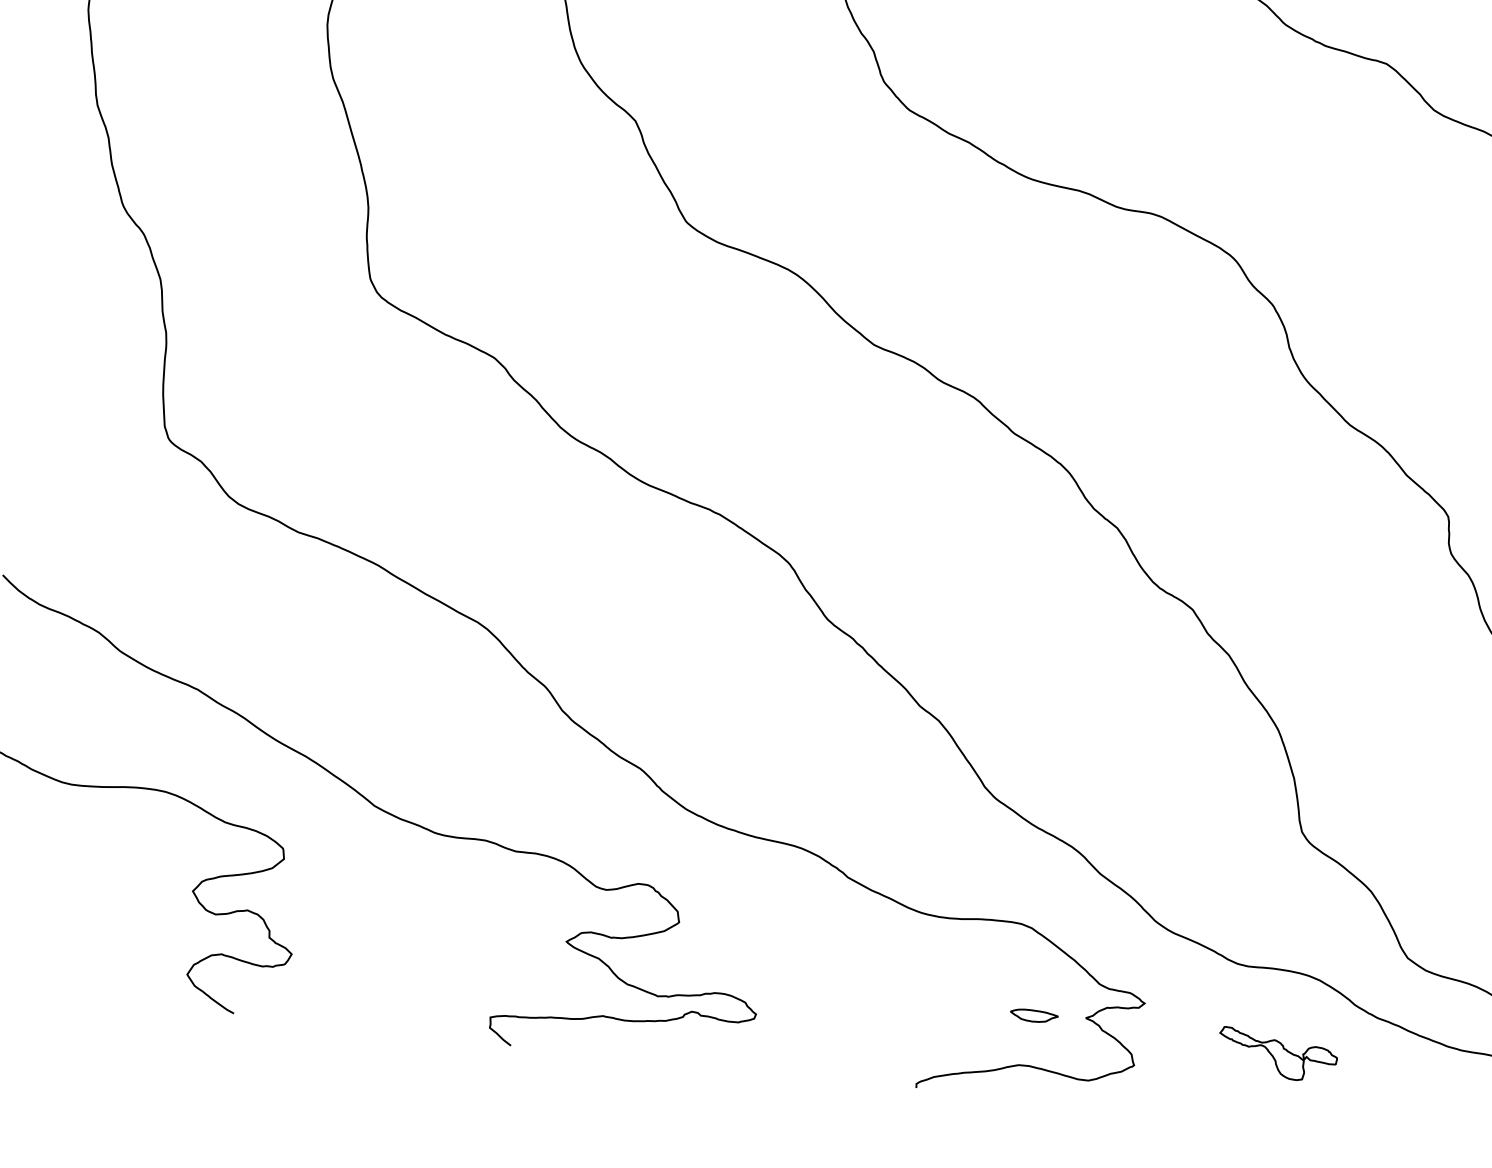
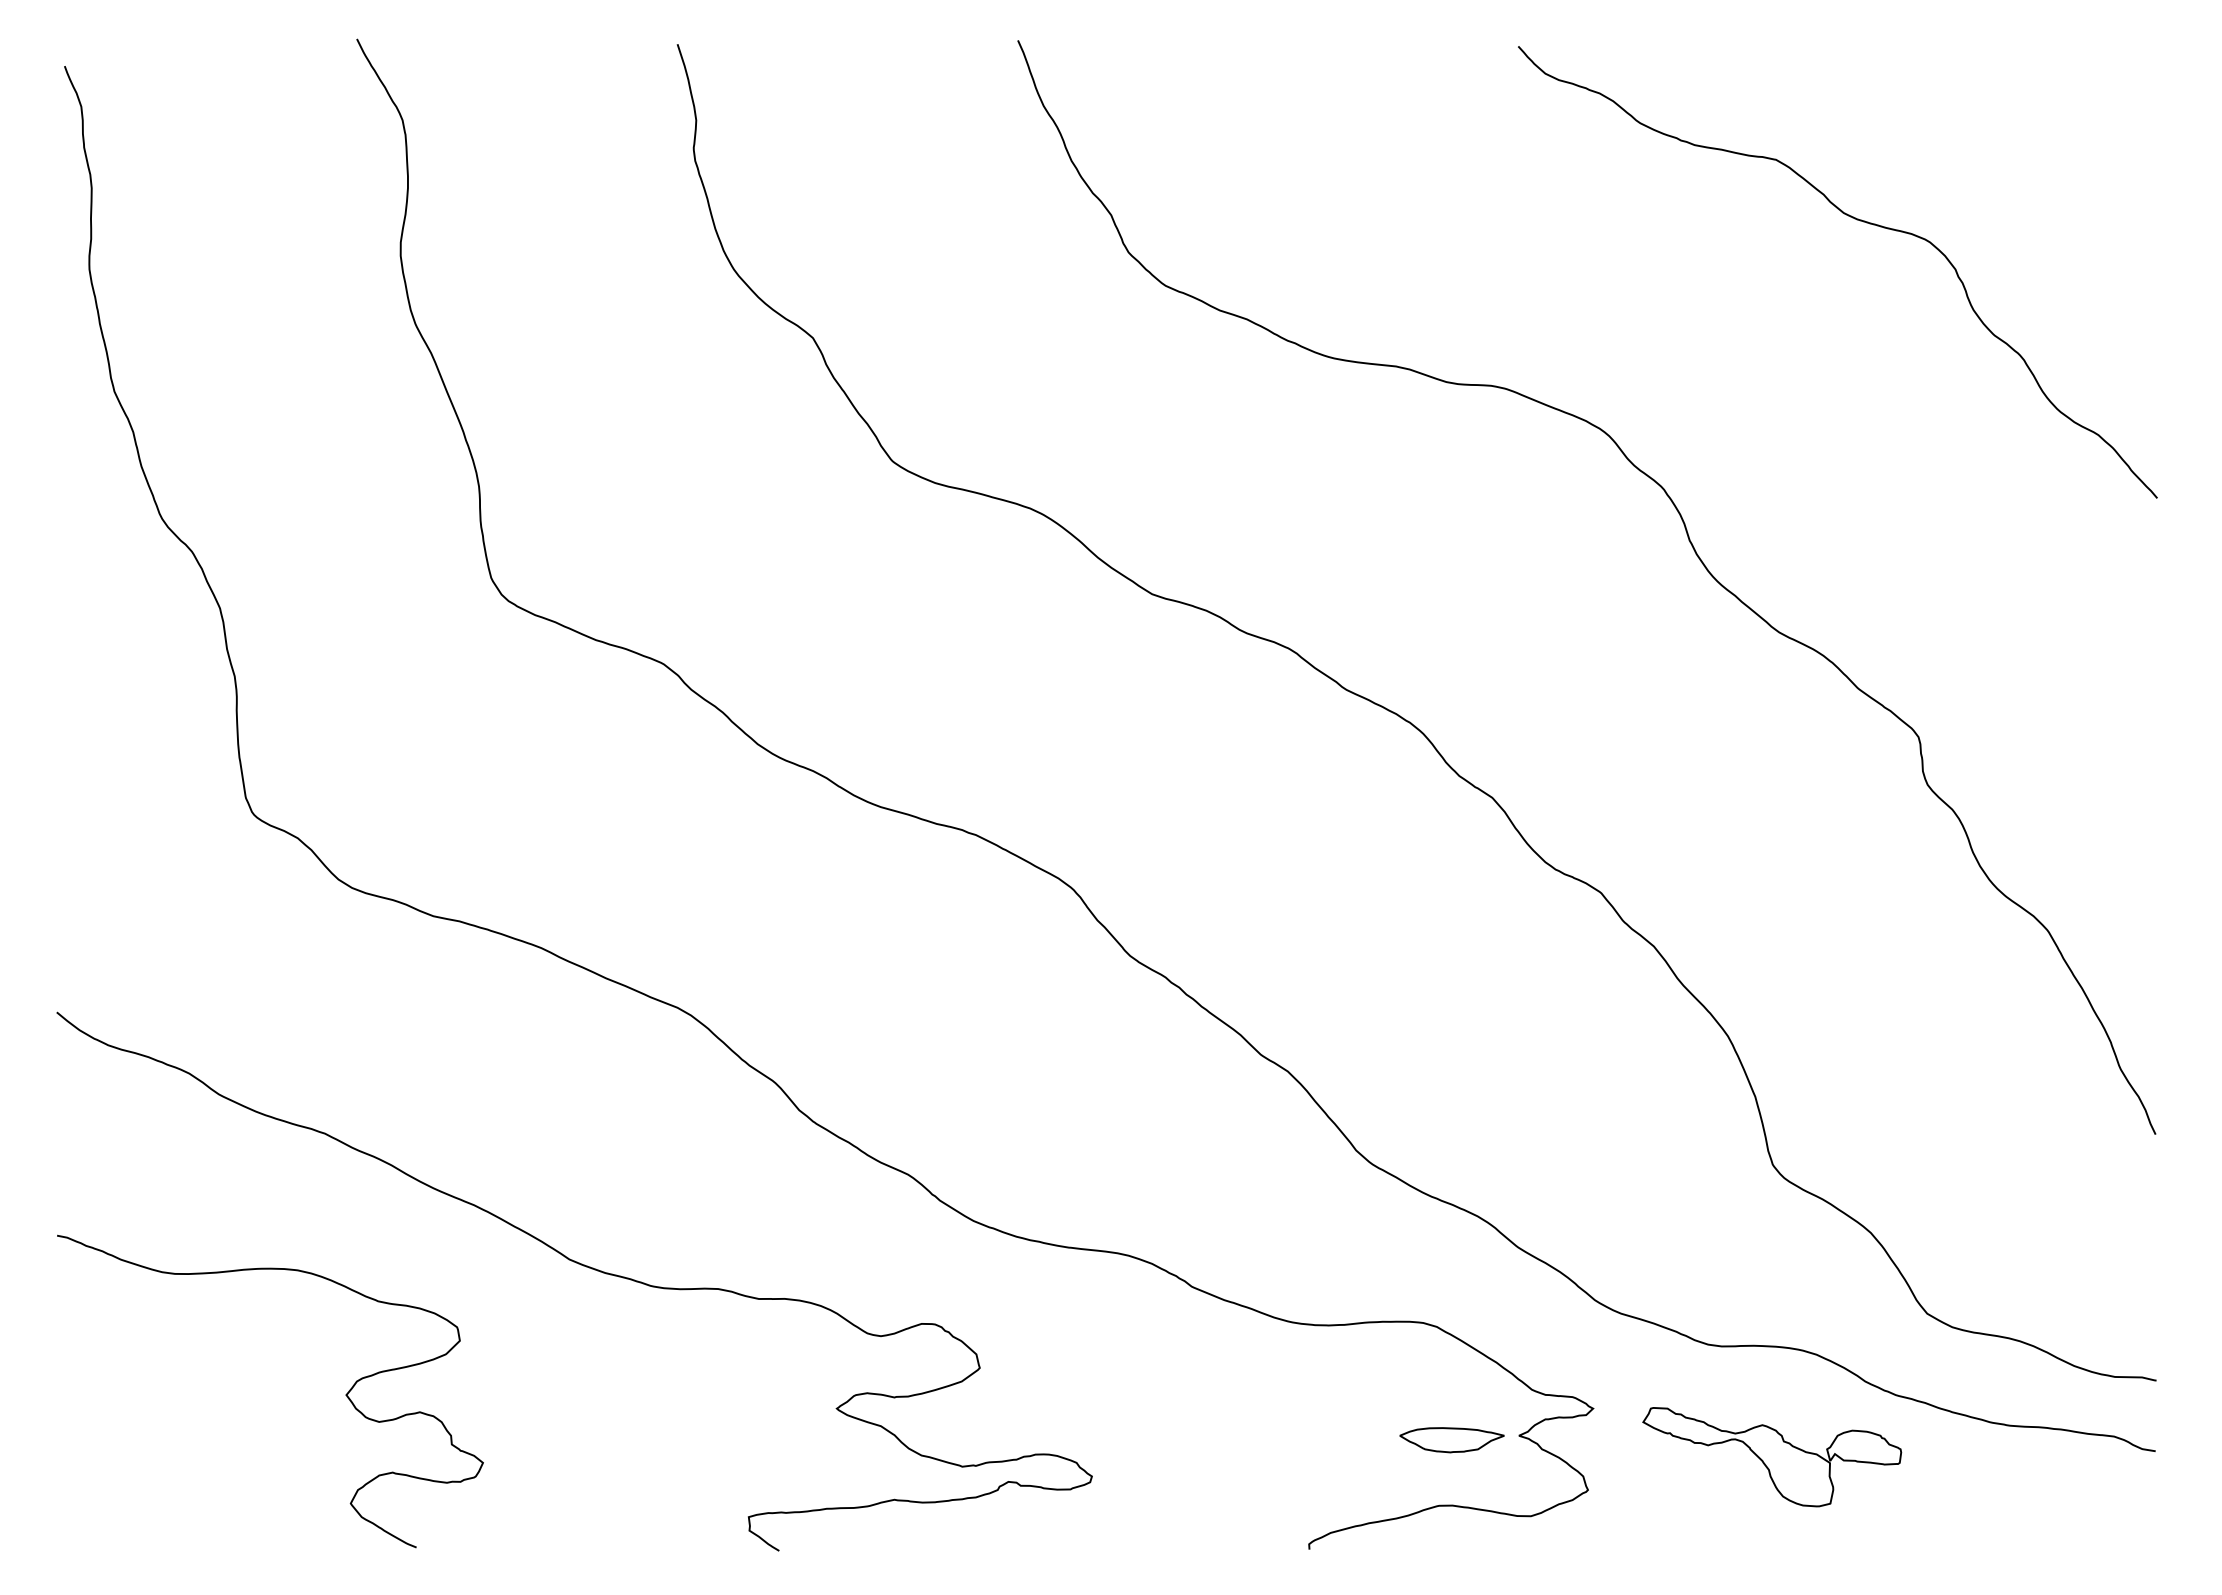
part: (1033, 1016) -> (1451, 1440), size x1.67
part: (1277, 1055) -> (1772, 1457), size x1.67

